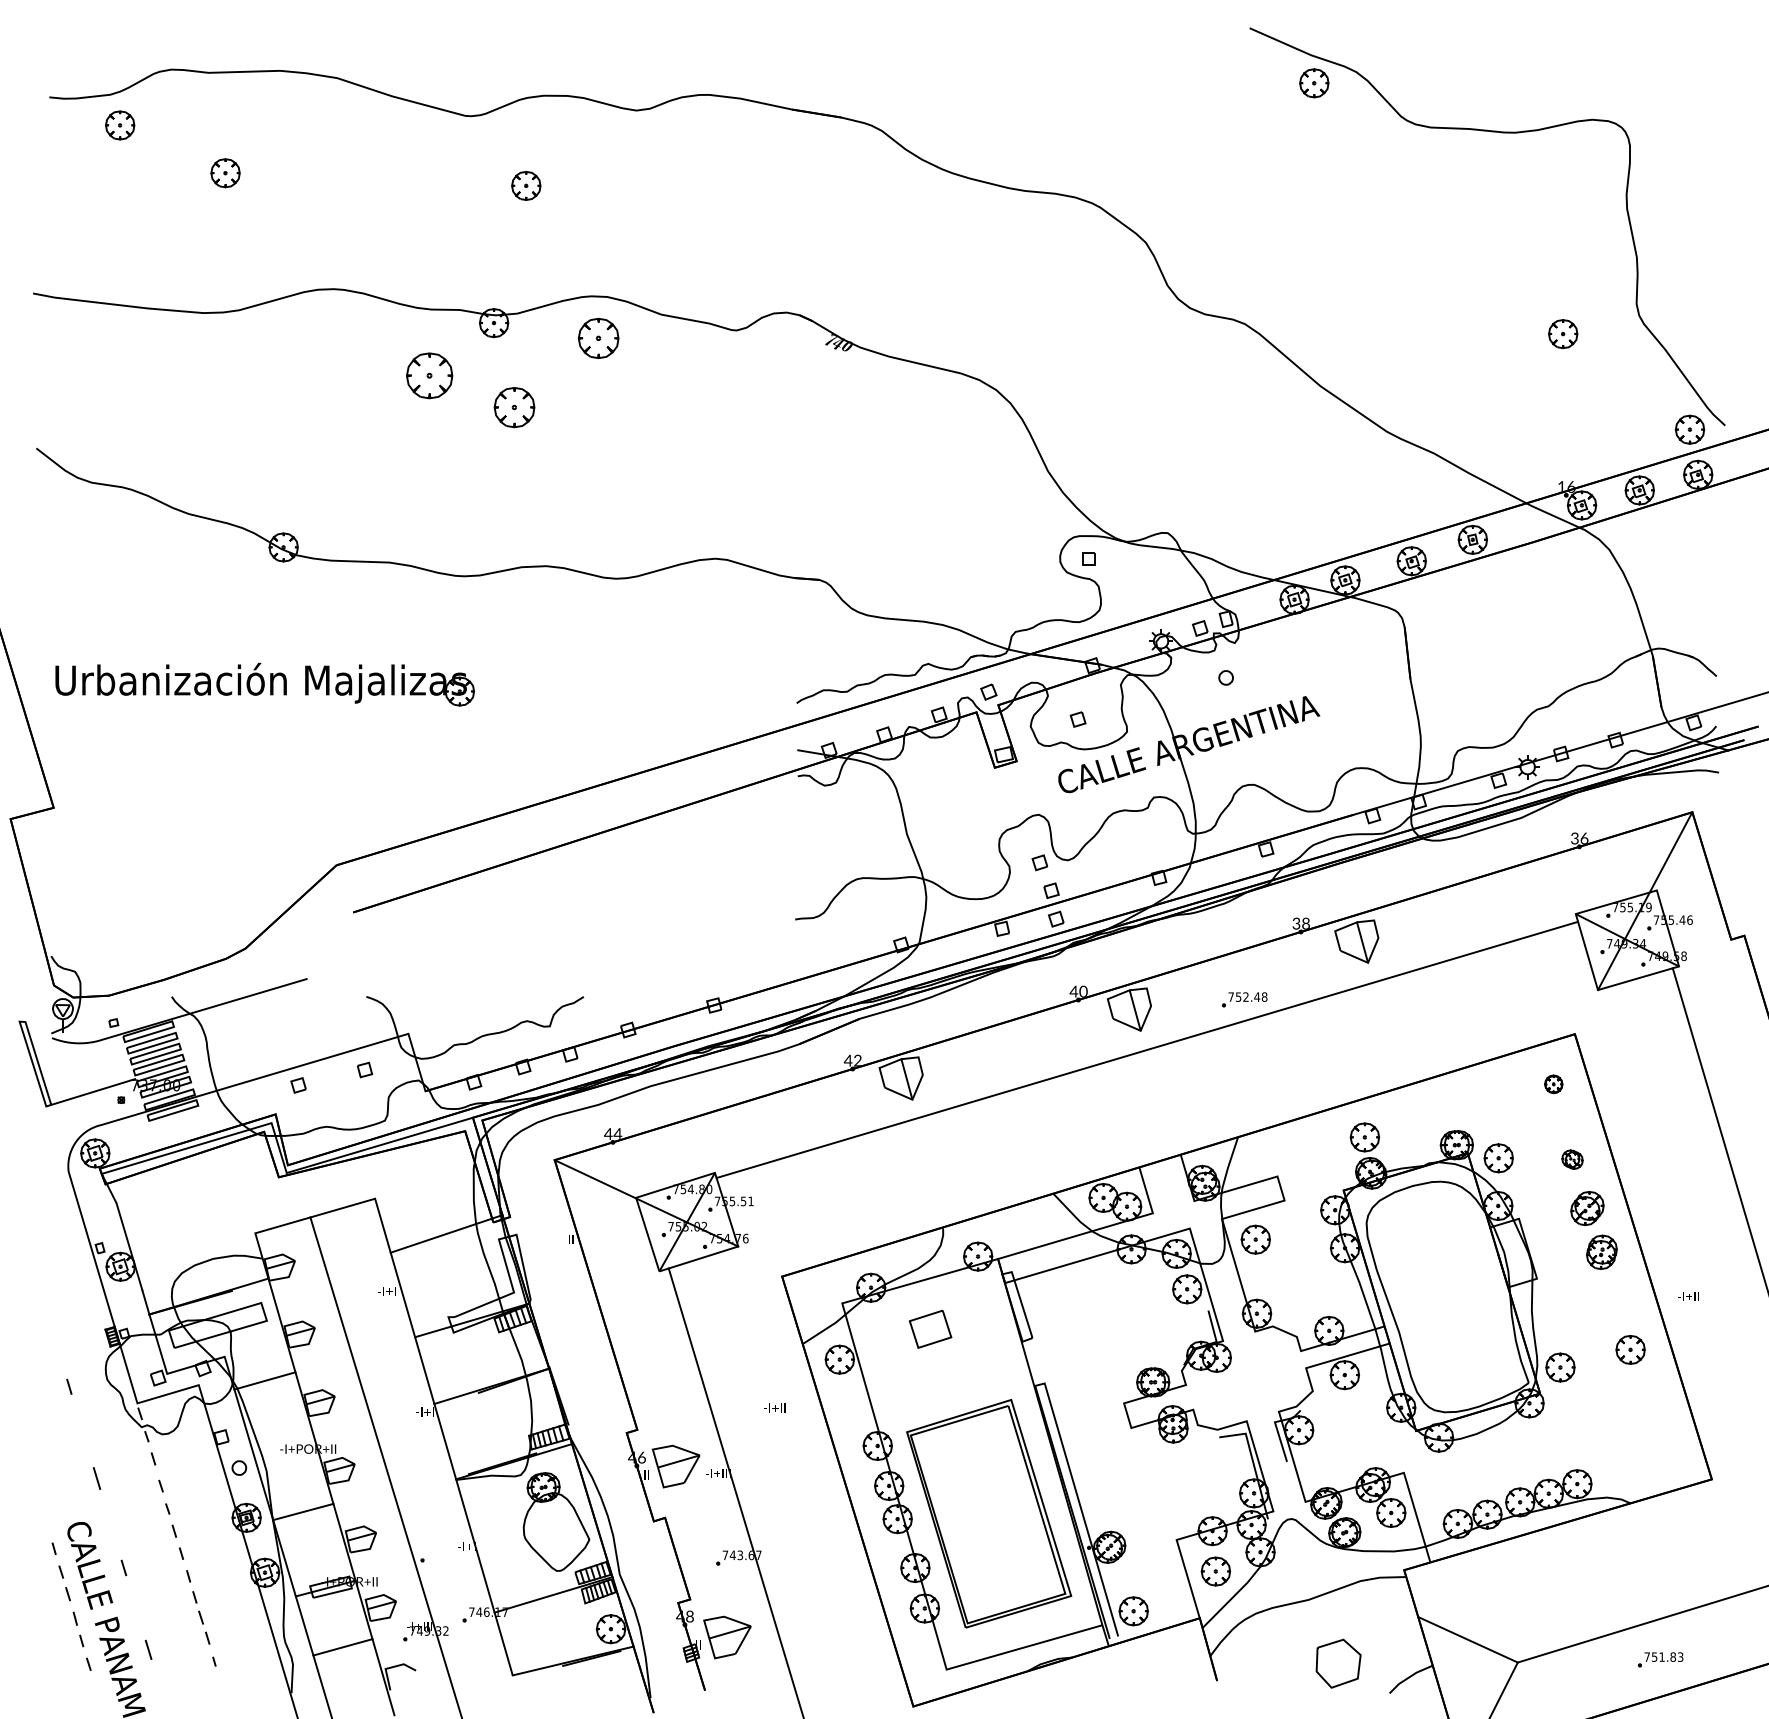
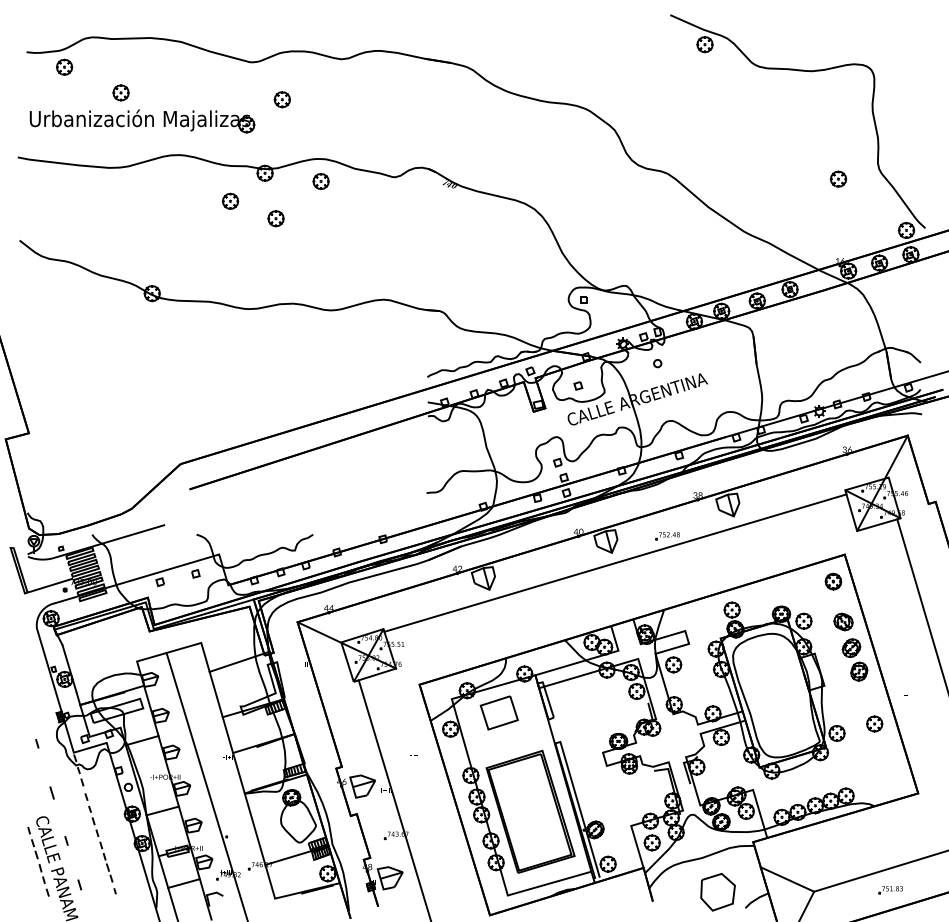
part: (597, 338) -> (320, 181), size x0.71
part: (429, 373) -> (230, 200), size x0.62
part: (513, 407) -> (275, 218), size x0.71
part: (265, 685) -> (142, 121), moved
part: (1553, 1084) -> (833, 581), size x1.67
part: (1572, 1158) -> (843, 621), size x1.67
part: (929, 1328) -> (498, 712), size x1.67
part: (1337, 1664) -> (717, 892), size x1.43

